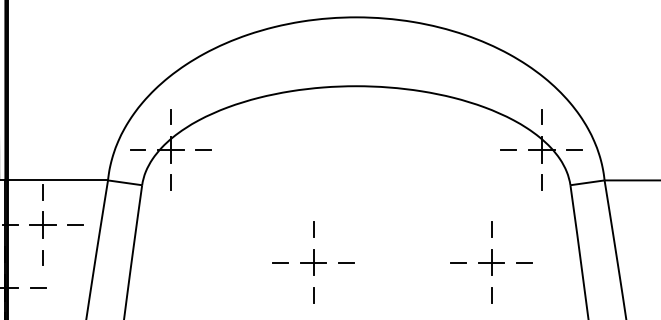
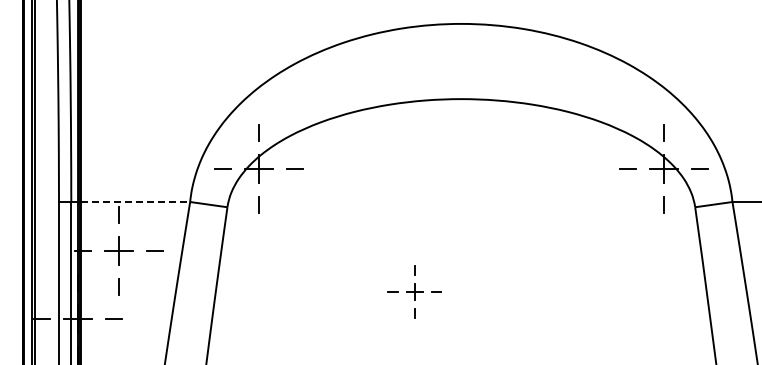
line: (57, 180) -> (135, 202), solid -> dashed
part: (313, 262) -> (414, 291), size x0.6
part: (491, 262) -> (608, 291), removed

